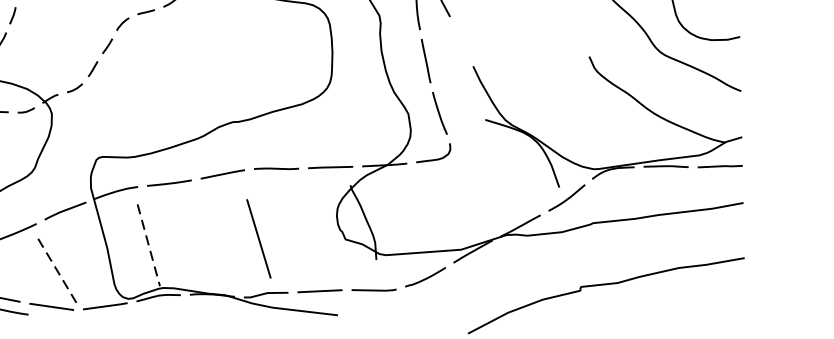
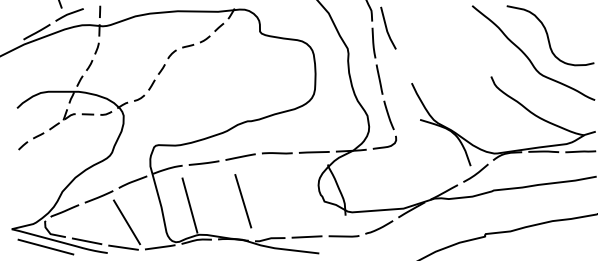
line: (259, 239) -> (243, 201), moved
line: (148, 245) -> (189, 205), dashed -> solid
line: (55, 268) -> (126, 221), dashed -> solid

